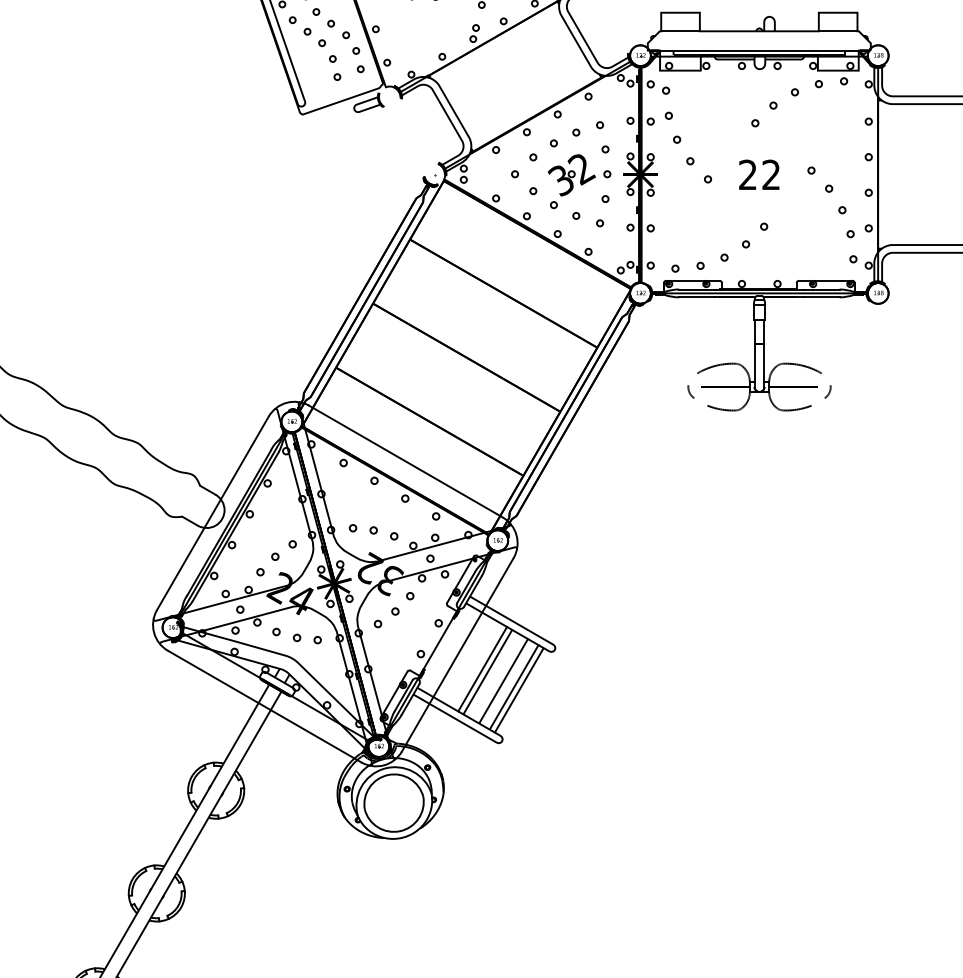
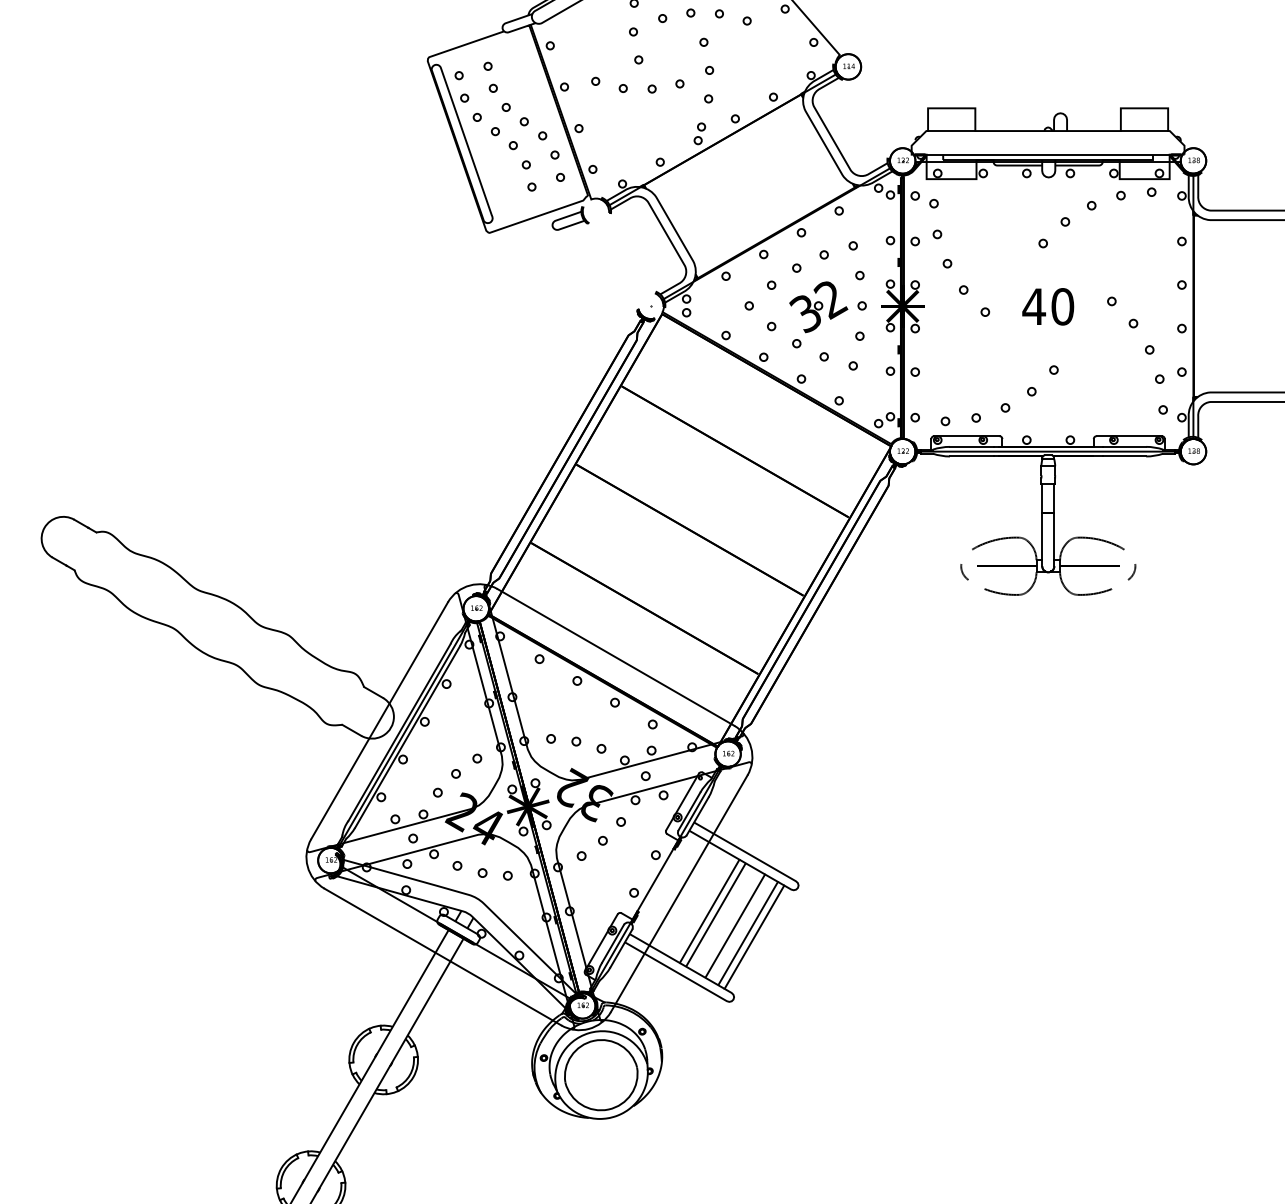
text: (759, 174) -> (1048, 306), 22 -> 40

